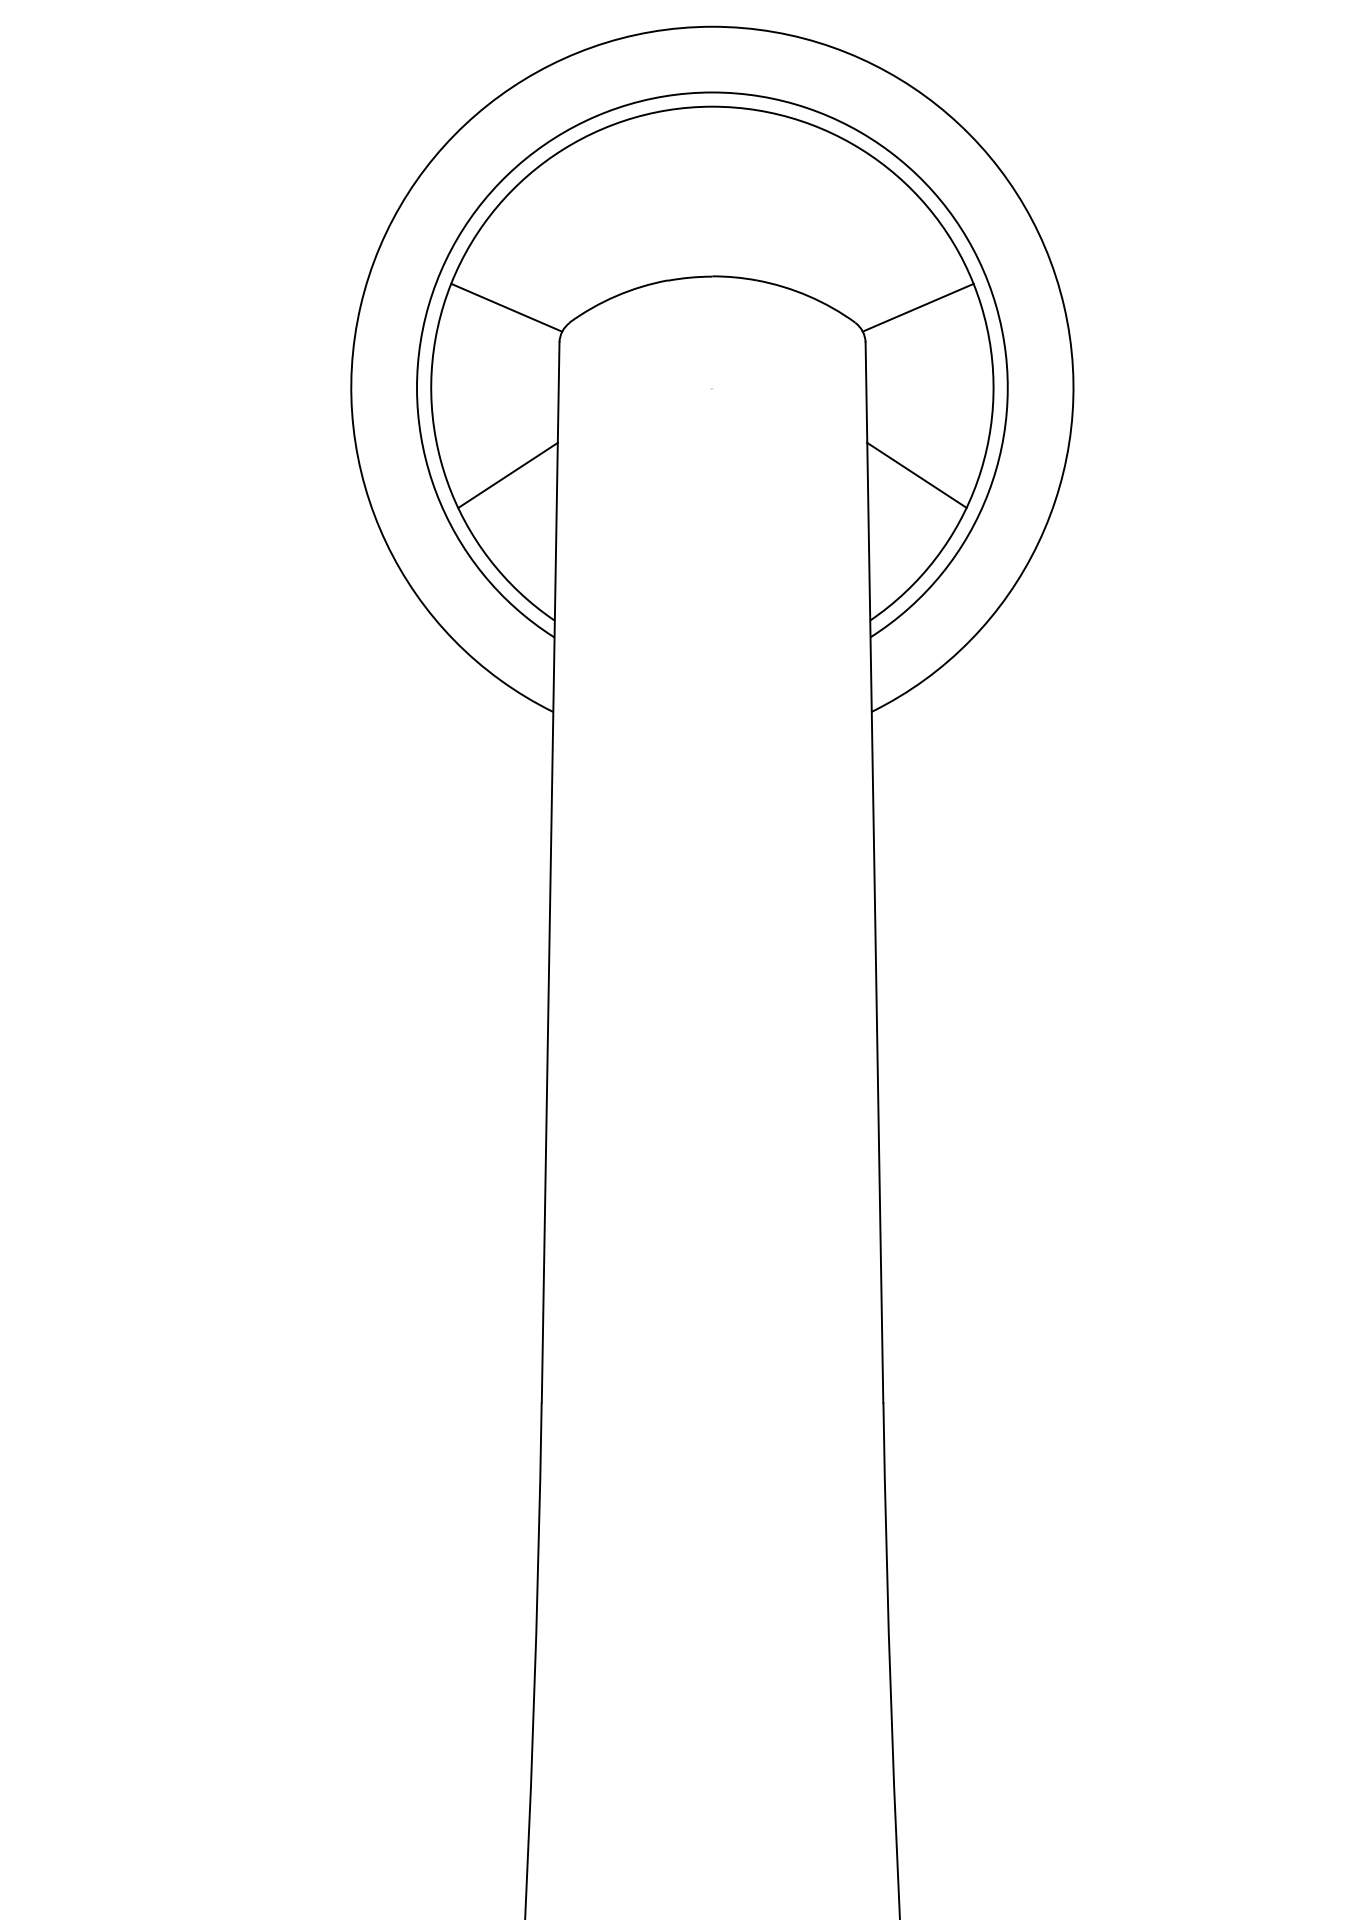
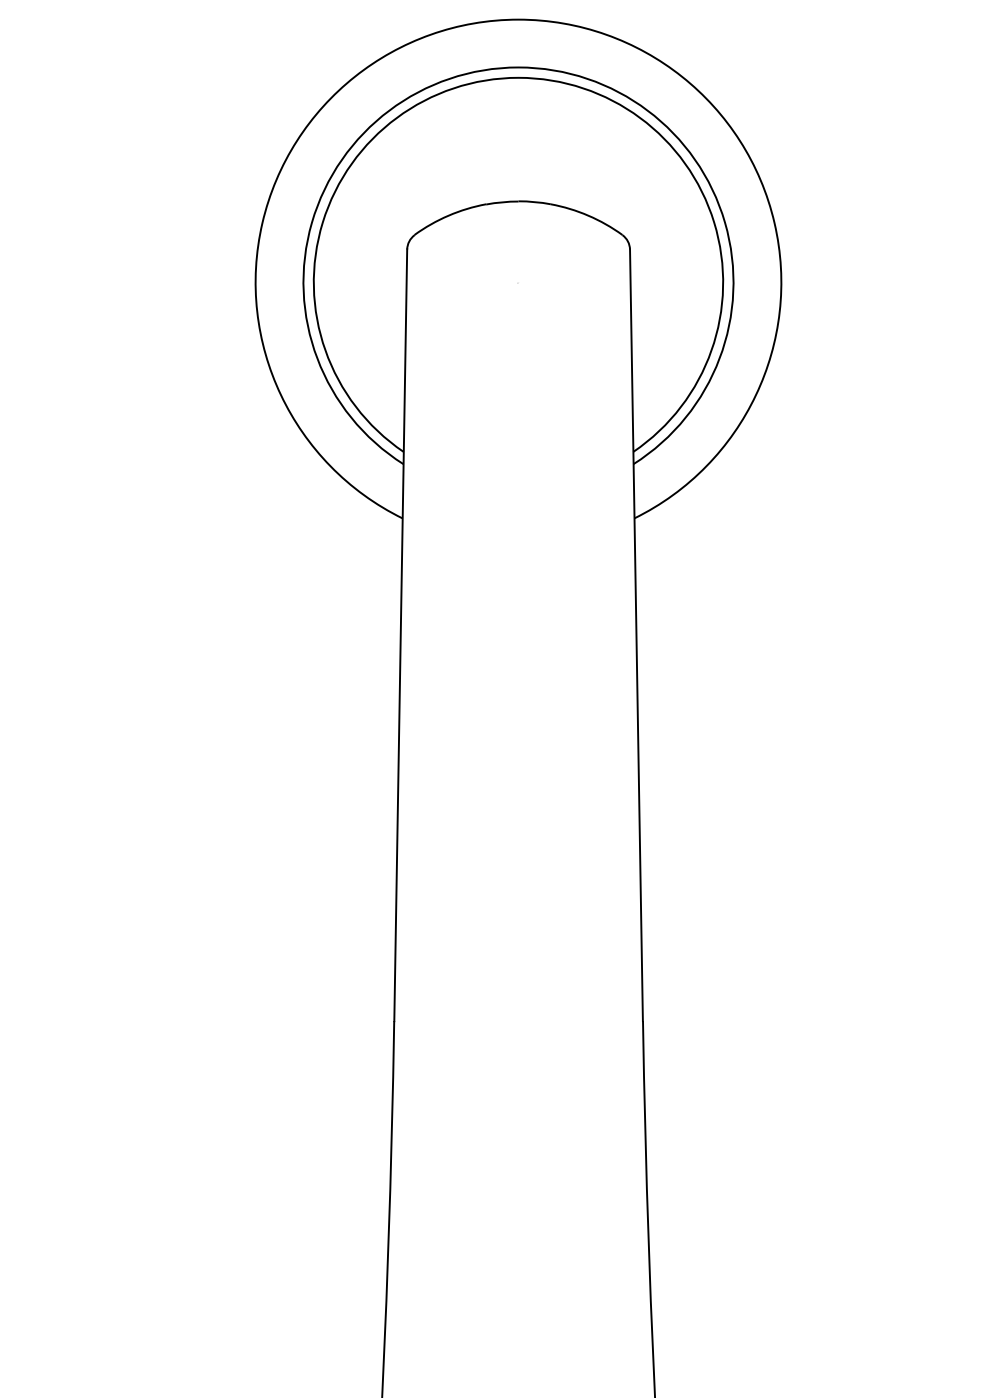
line: (506, 306) -> (368, 223), removed
line: (917, 306) -> (667, 223), removed
line: (507, 474) -> (369, 345), removed
line: (917, 474) -> (667, 345), removed

